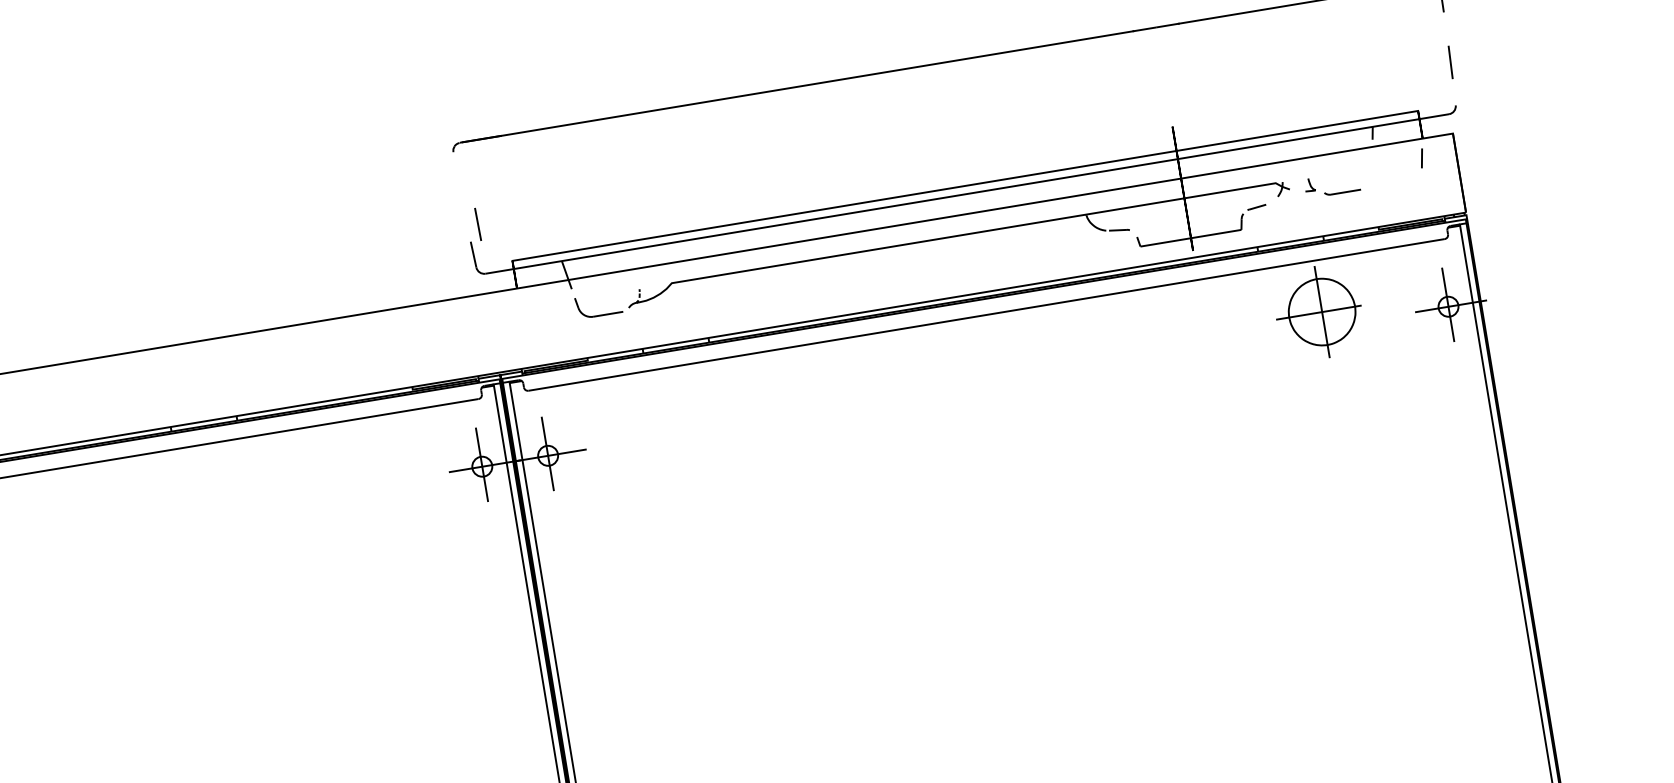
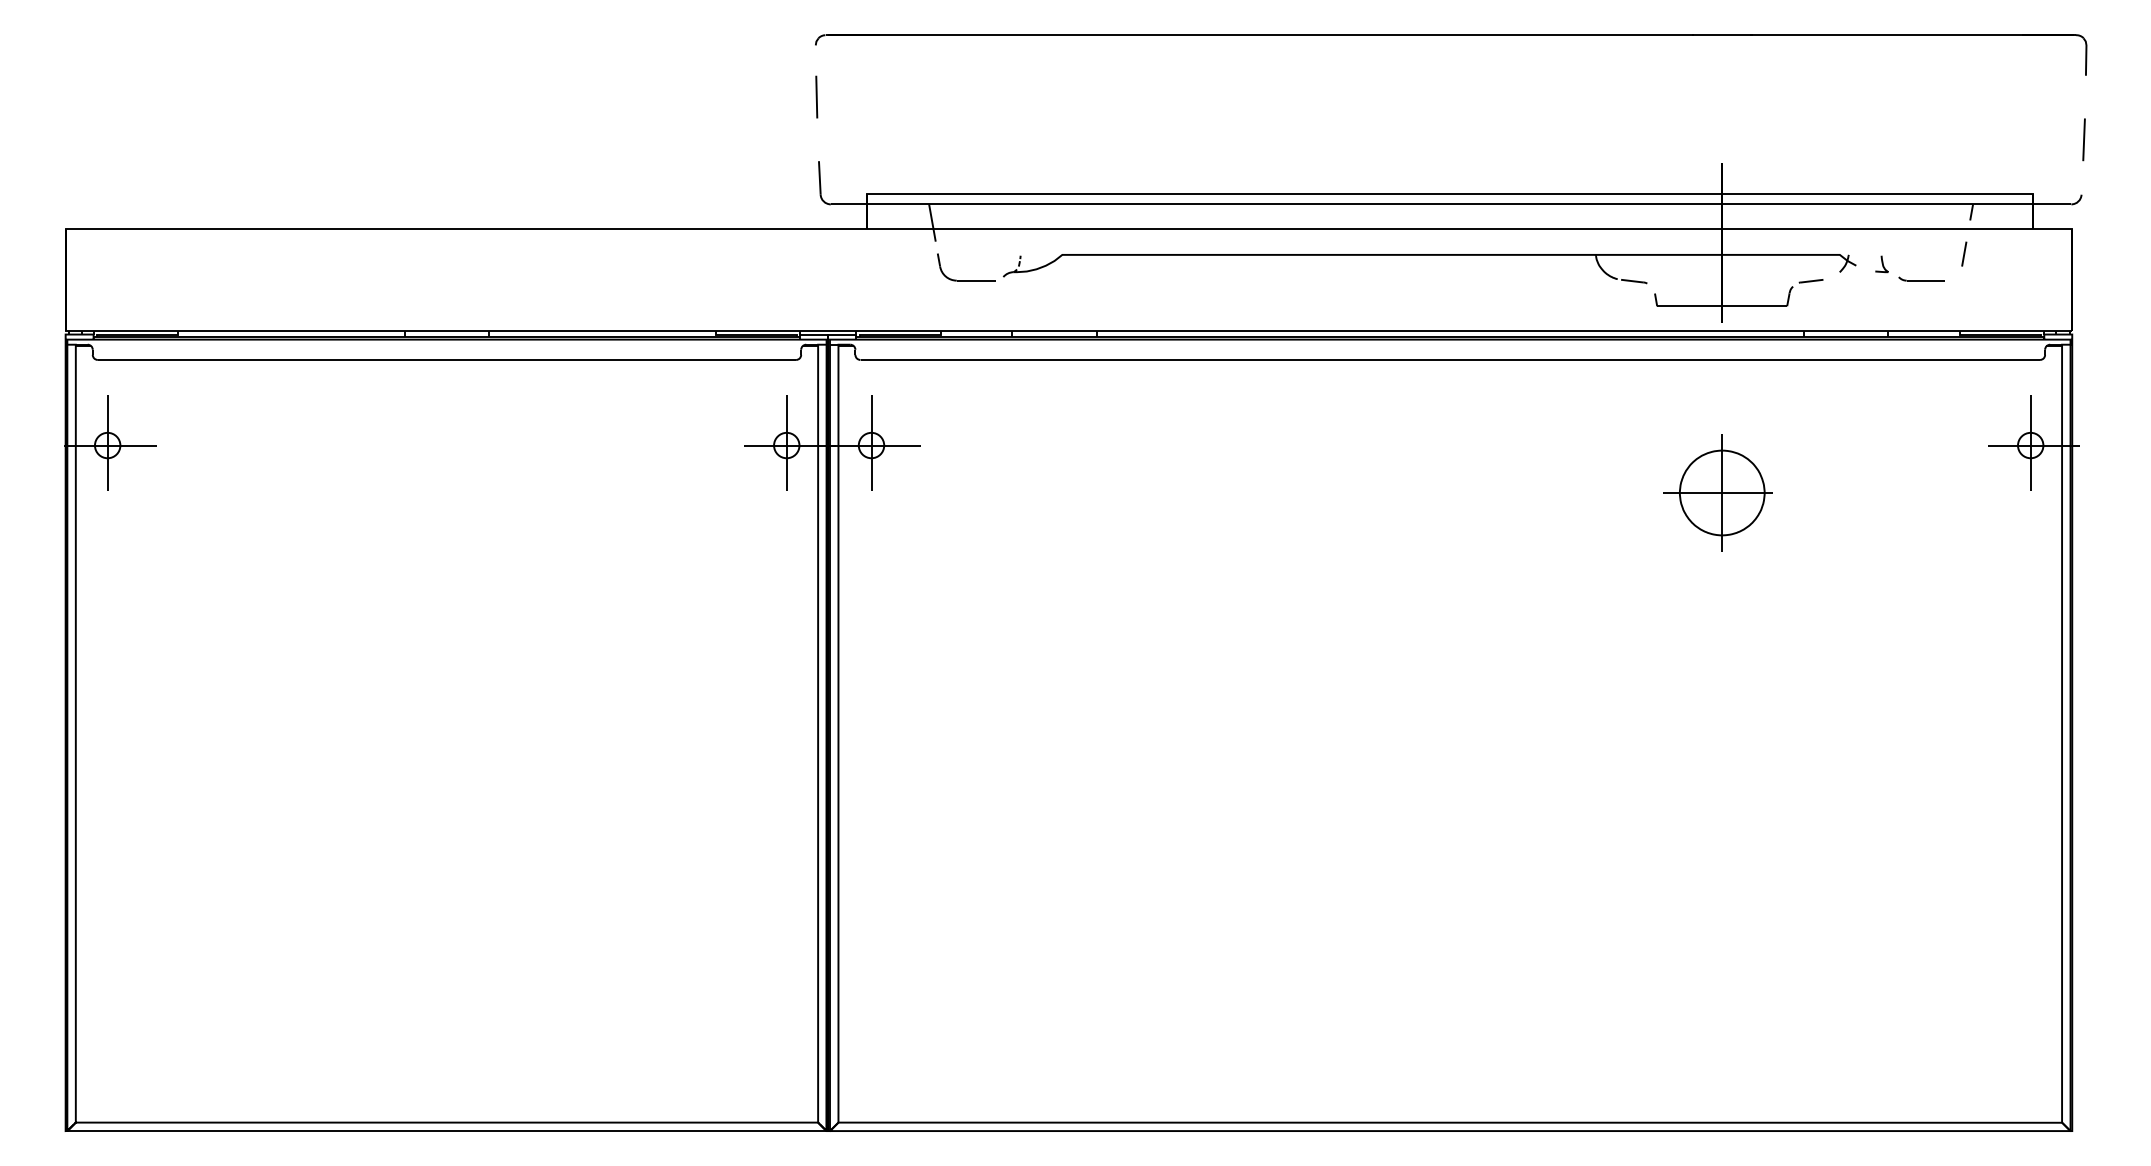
line: (1422, 157) -> (1964, 253), moved
line: (477, 224) -> (816, 96), moved
part: (1318, 312) -> (1717, 492), moved

